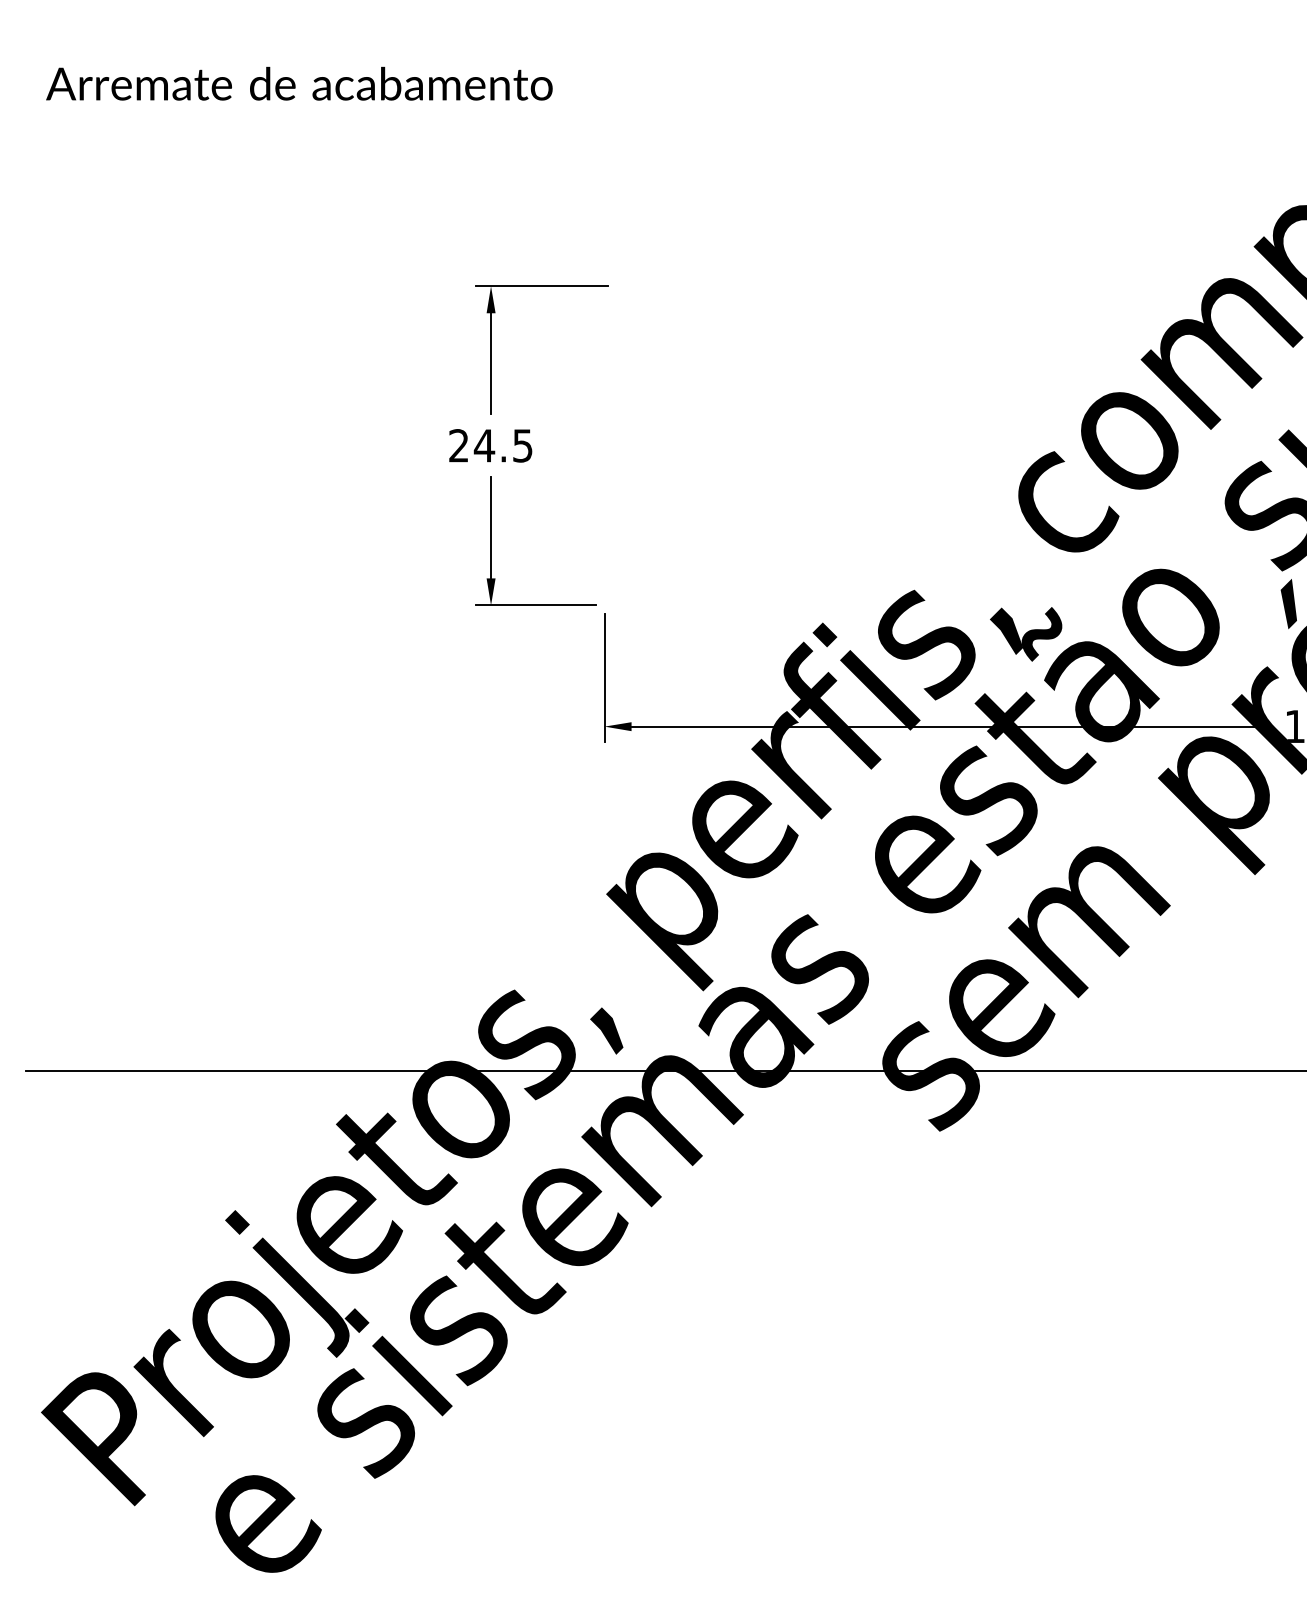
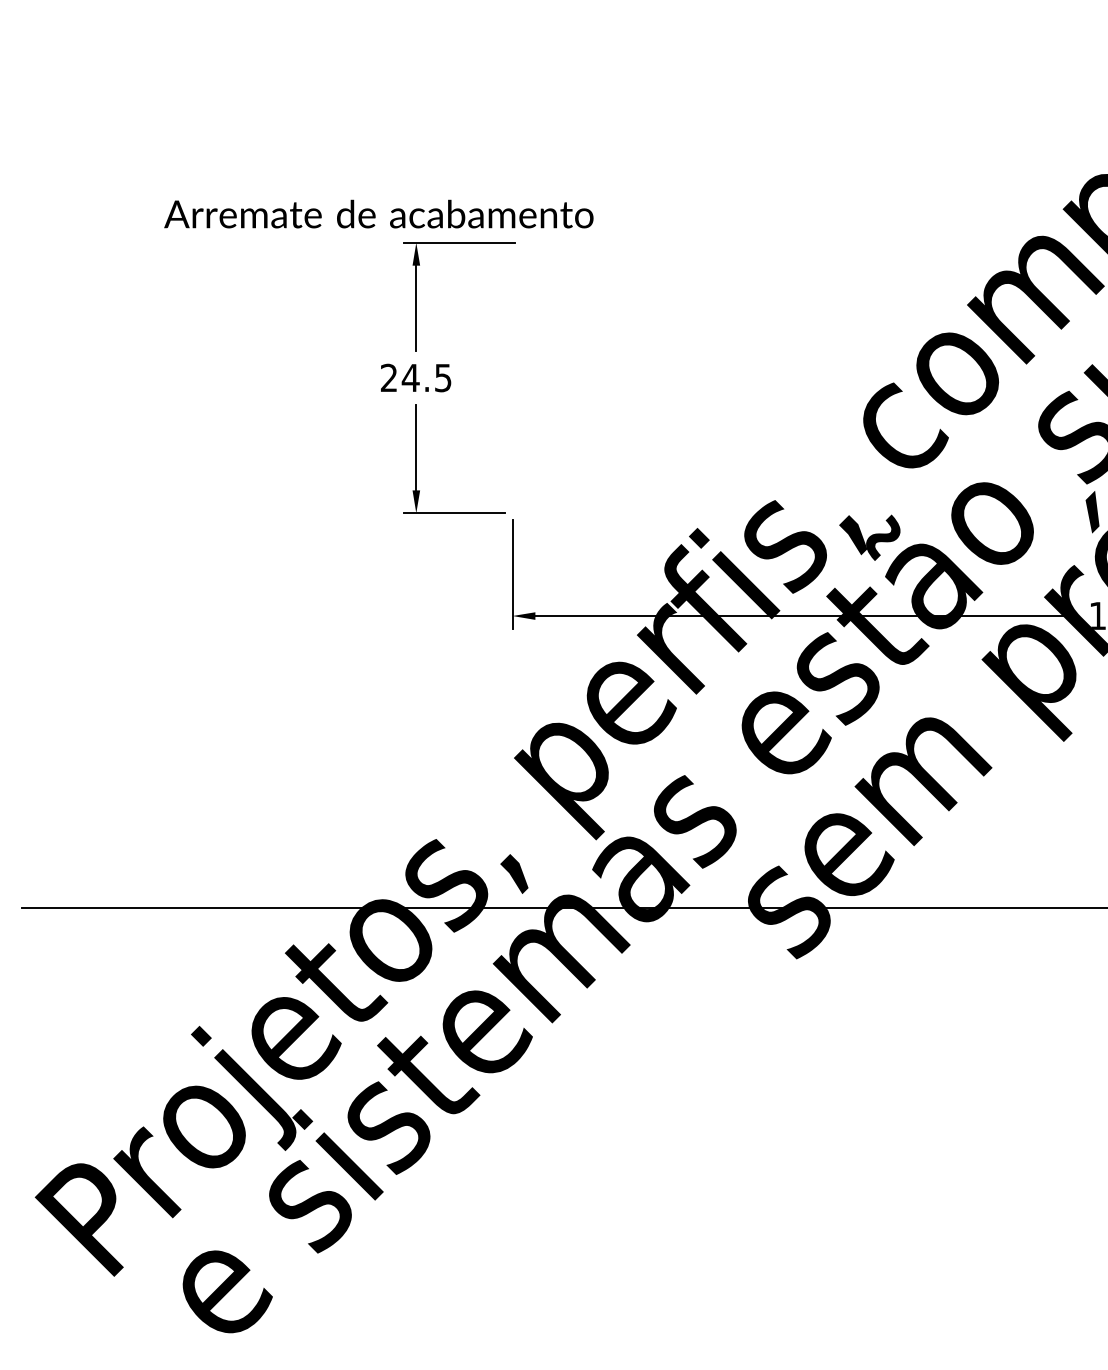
text: (298, 83) -> (378, 213), moved

